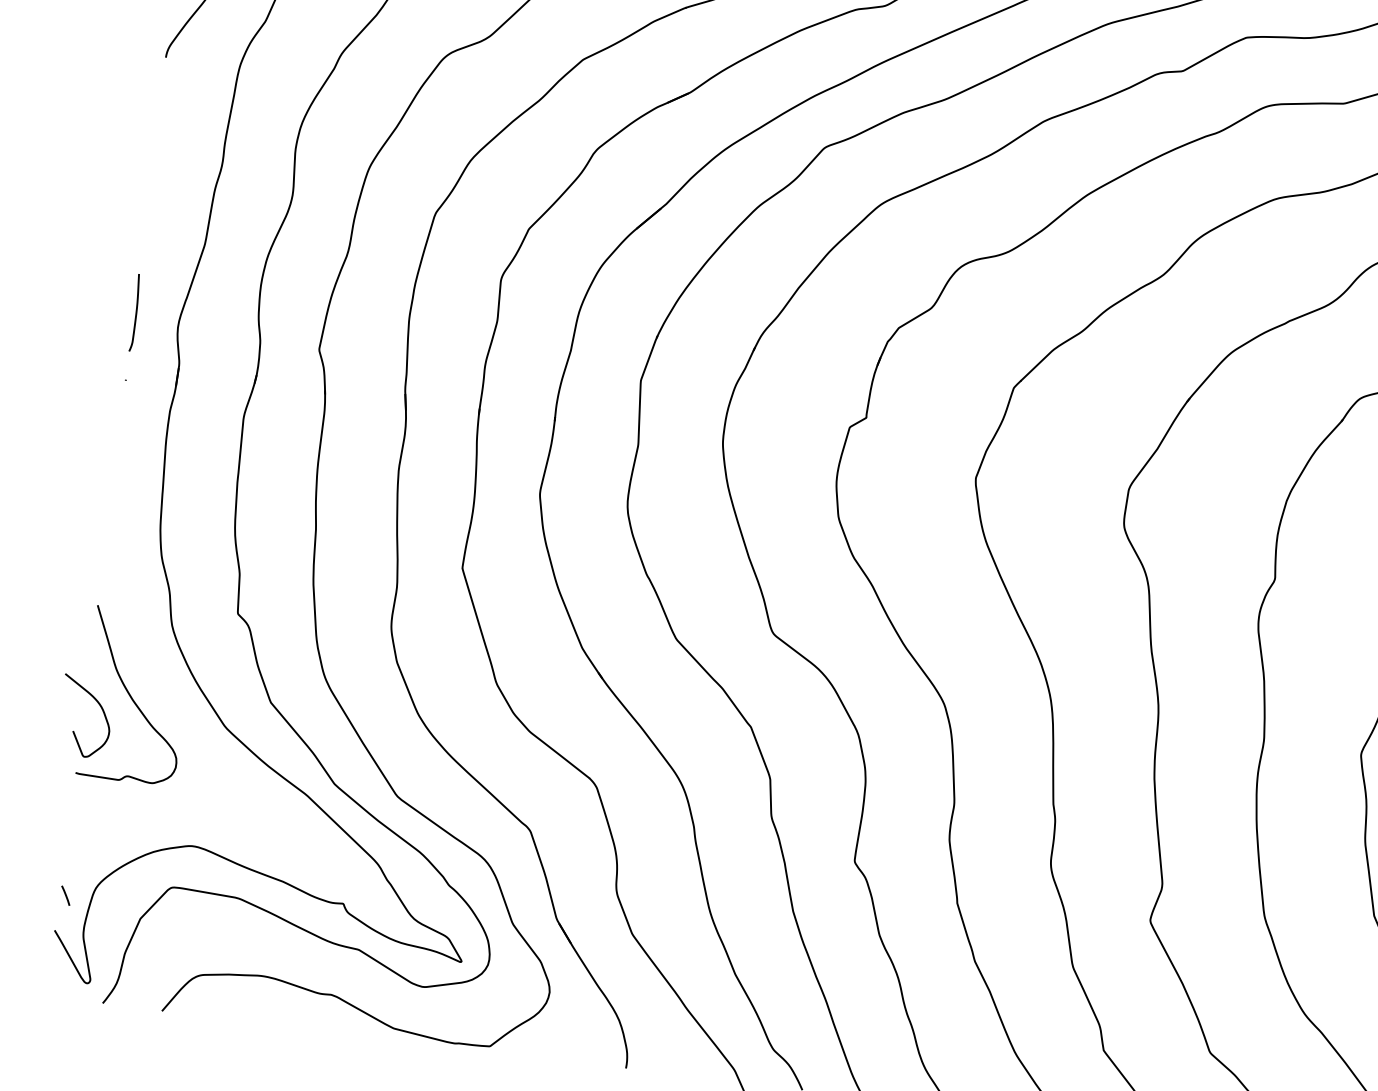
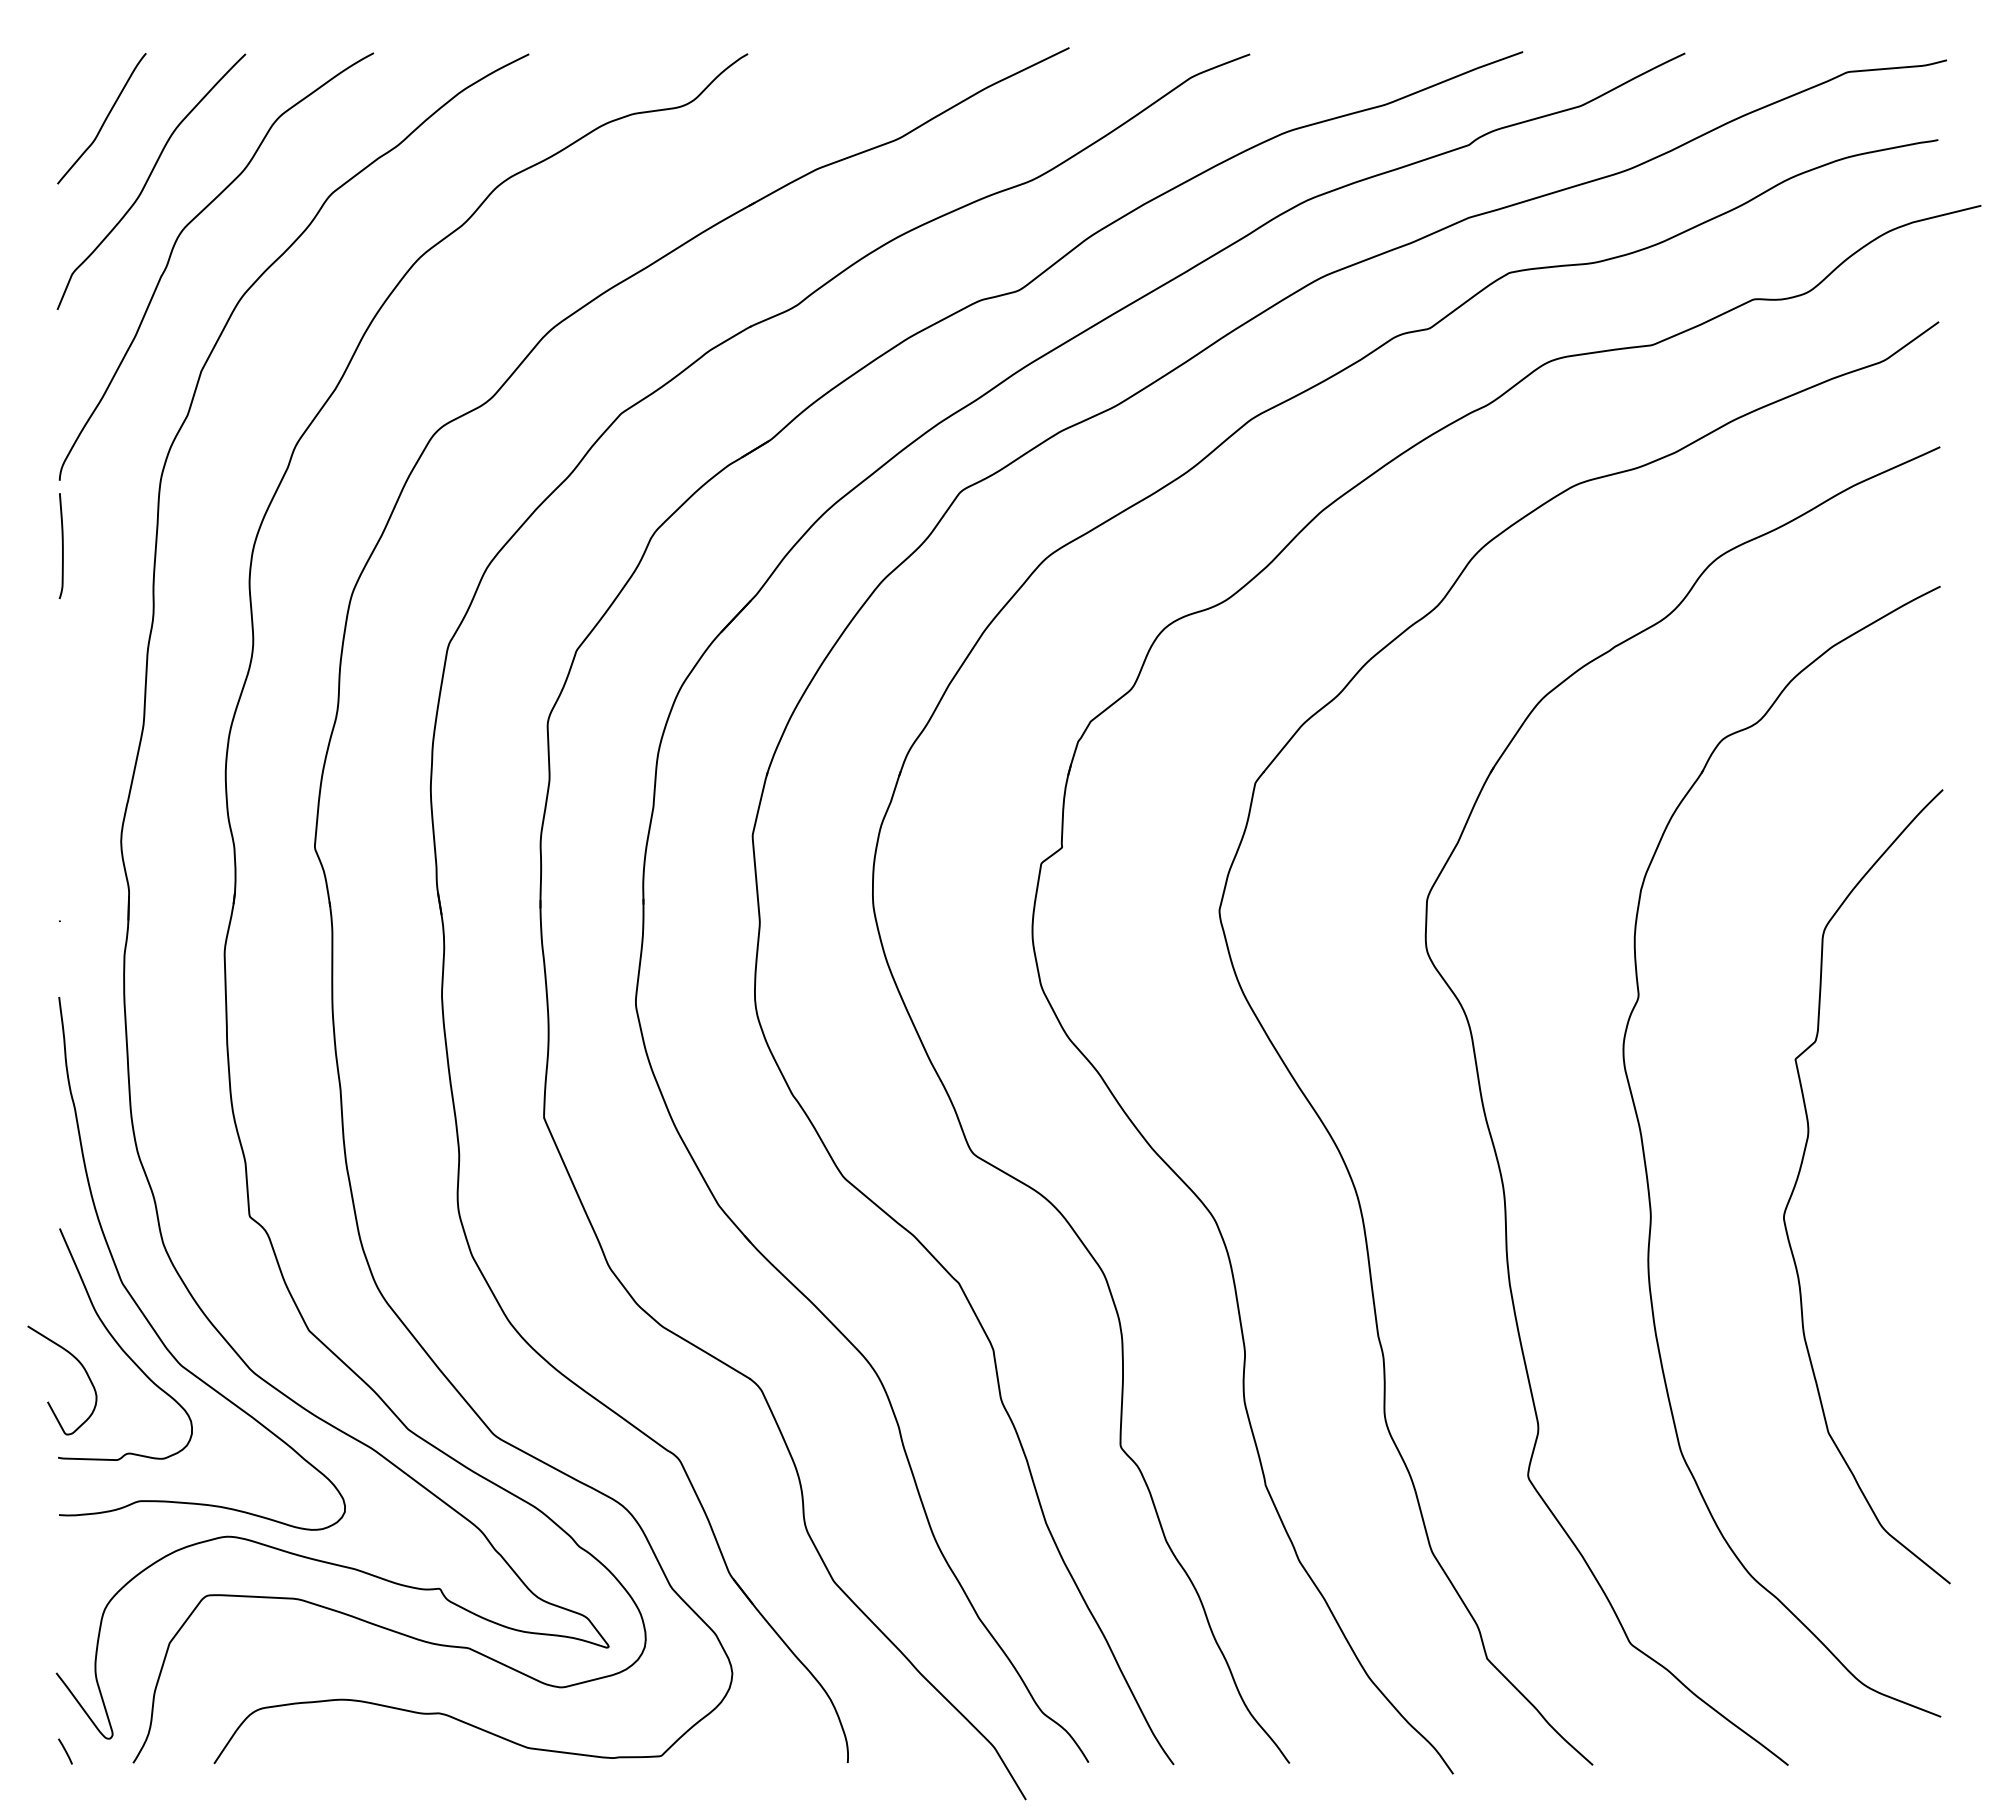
curve: (136, 313) -> (62, 546), moved
curve: (149, 669) -> (139, 1306), added
line: (65, 895) -> (65, 1751), moved

